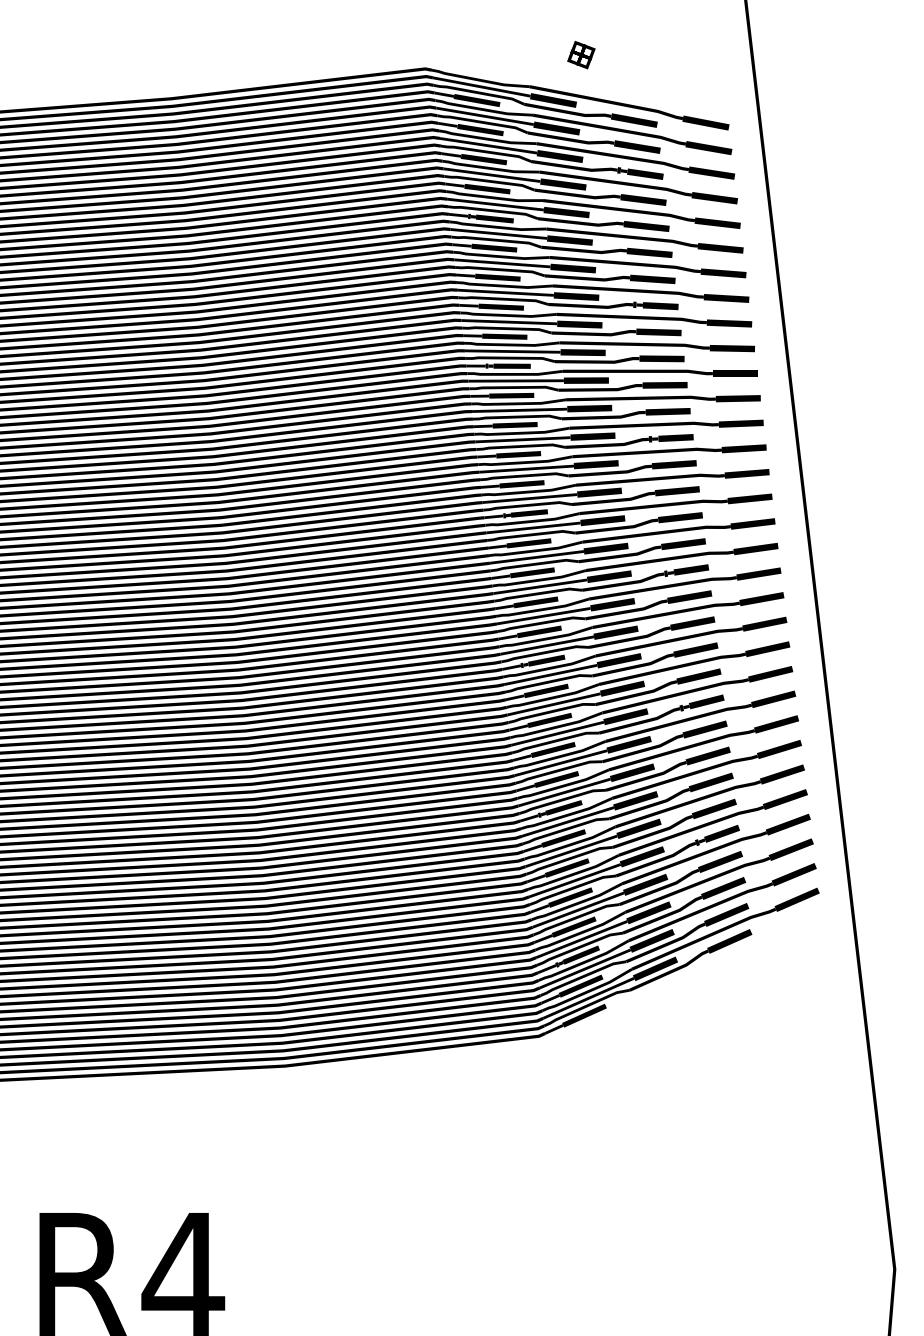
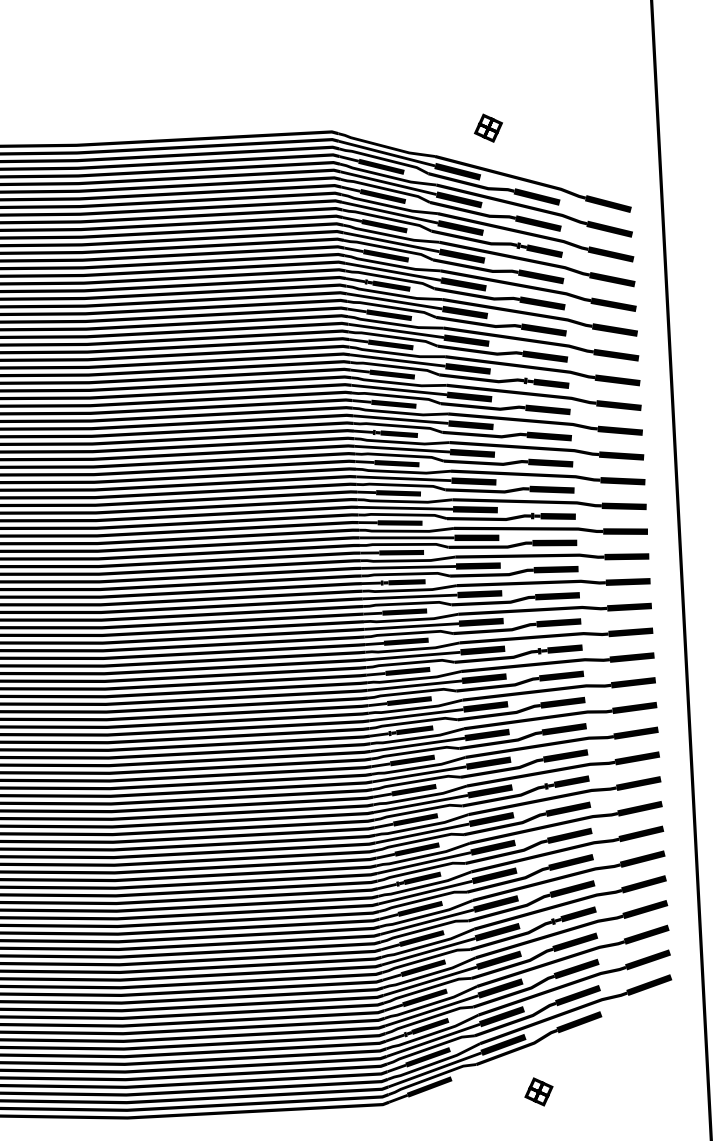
part: (693, 1013) -> (538, 1091), added

